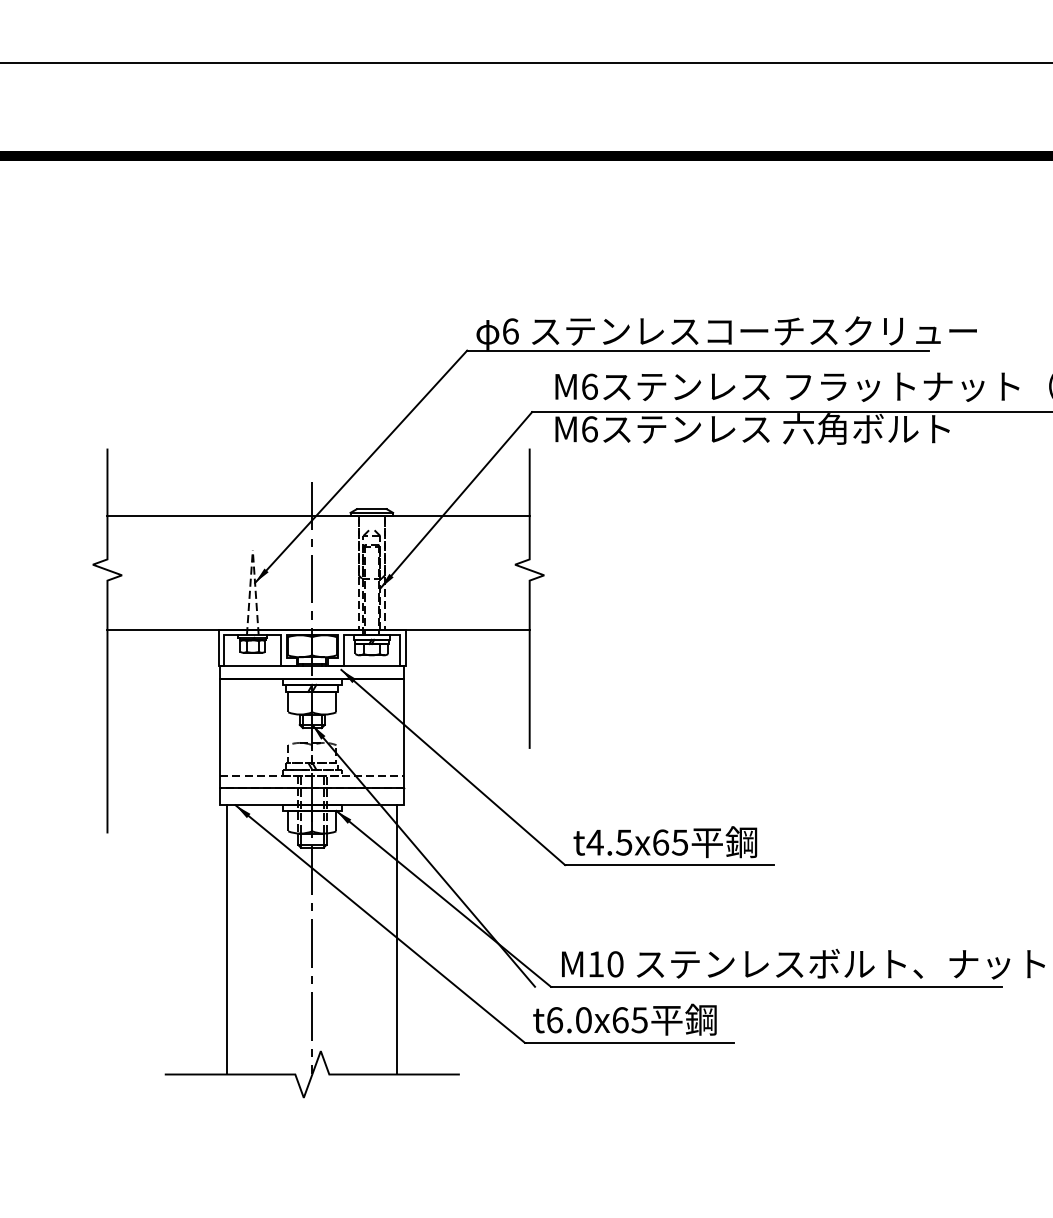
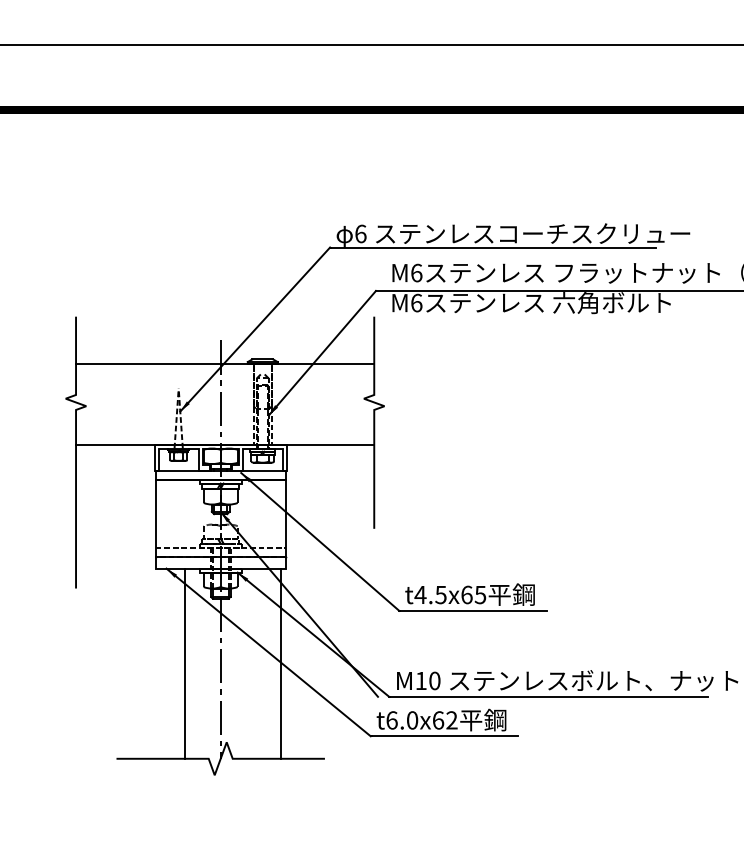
line: (227, 939) -> (184, 663), moved
text: (639, 1020) -> (451, 720), t6.0x65 -> t6.0x62

